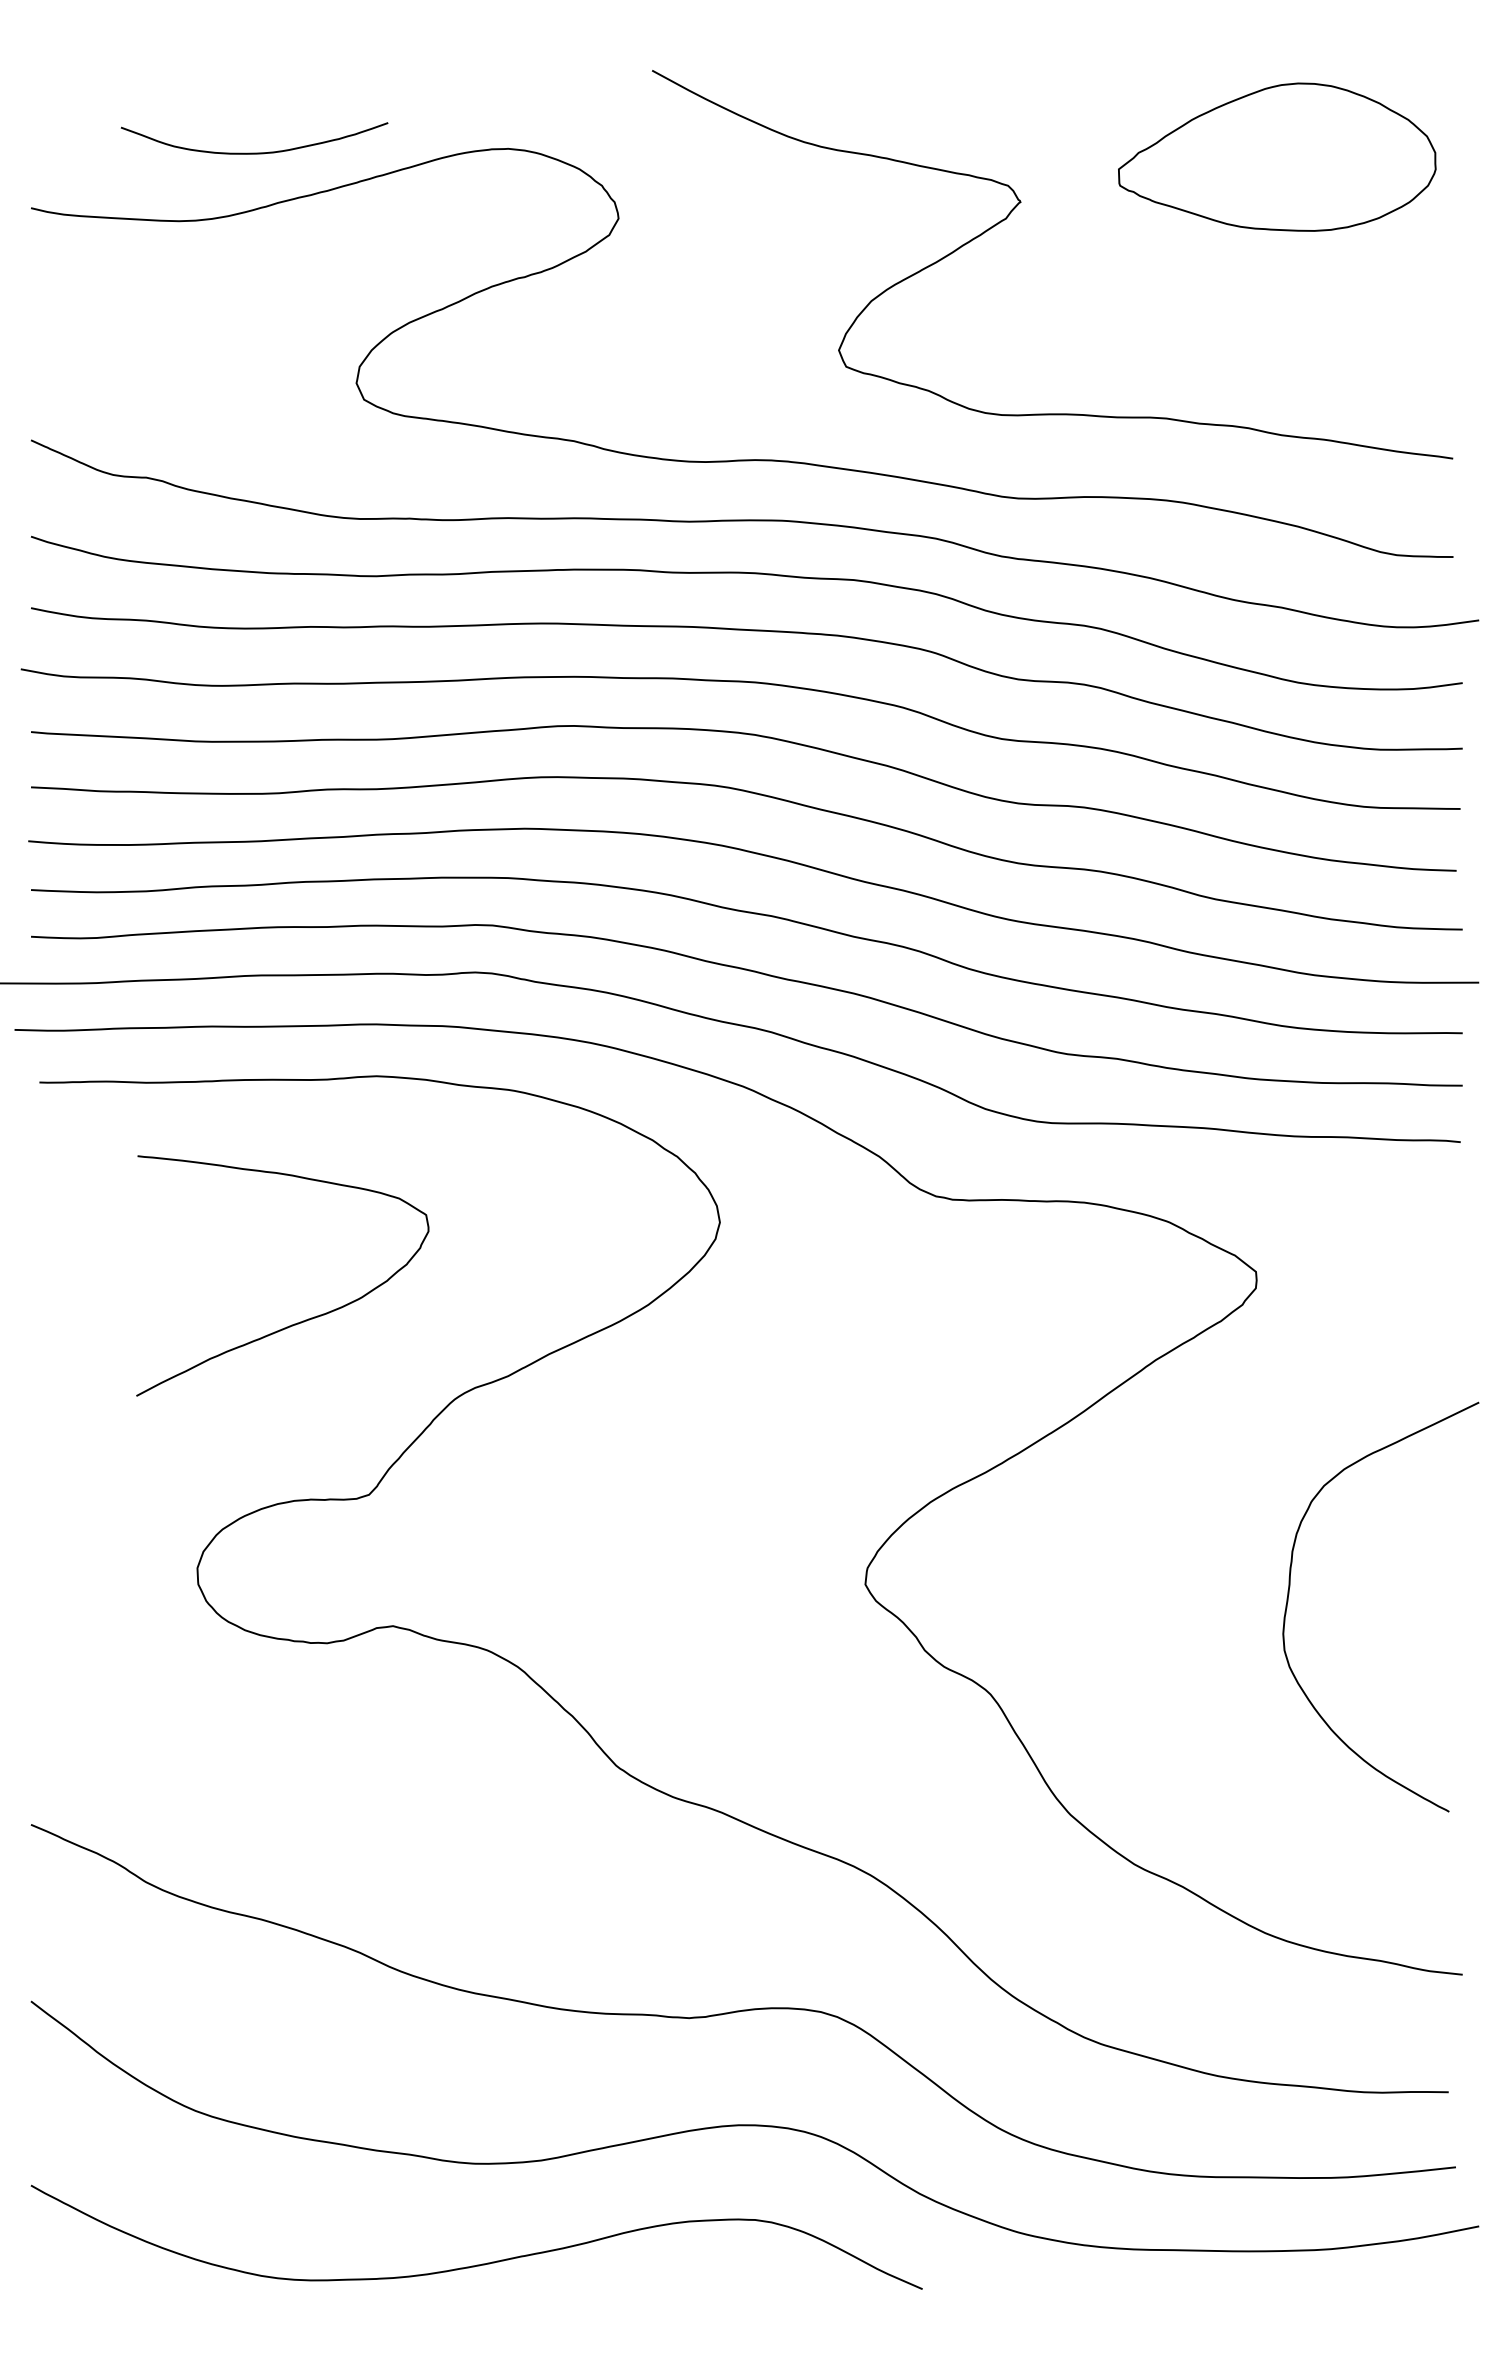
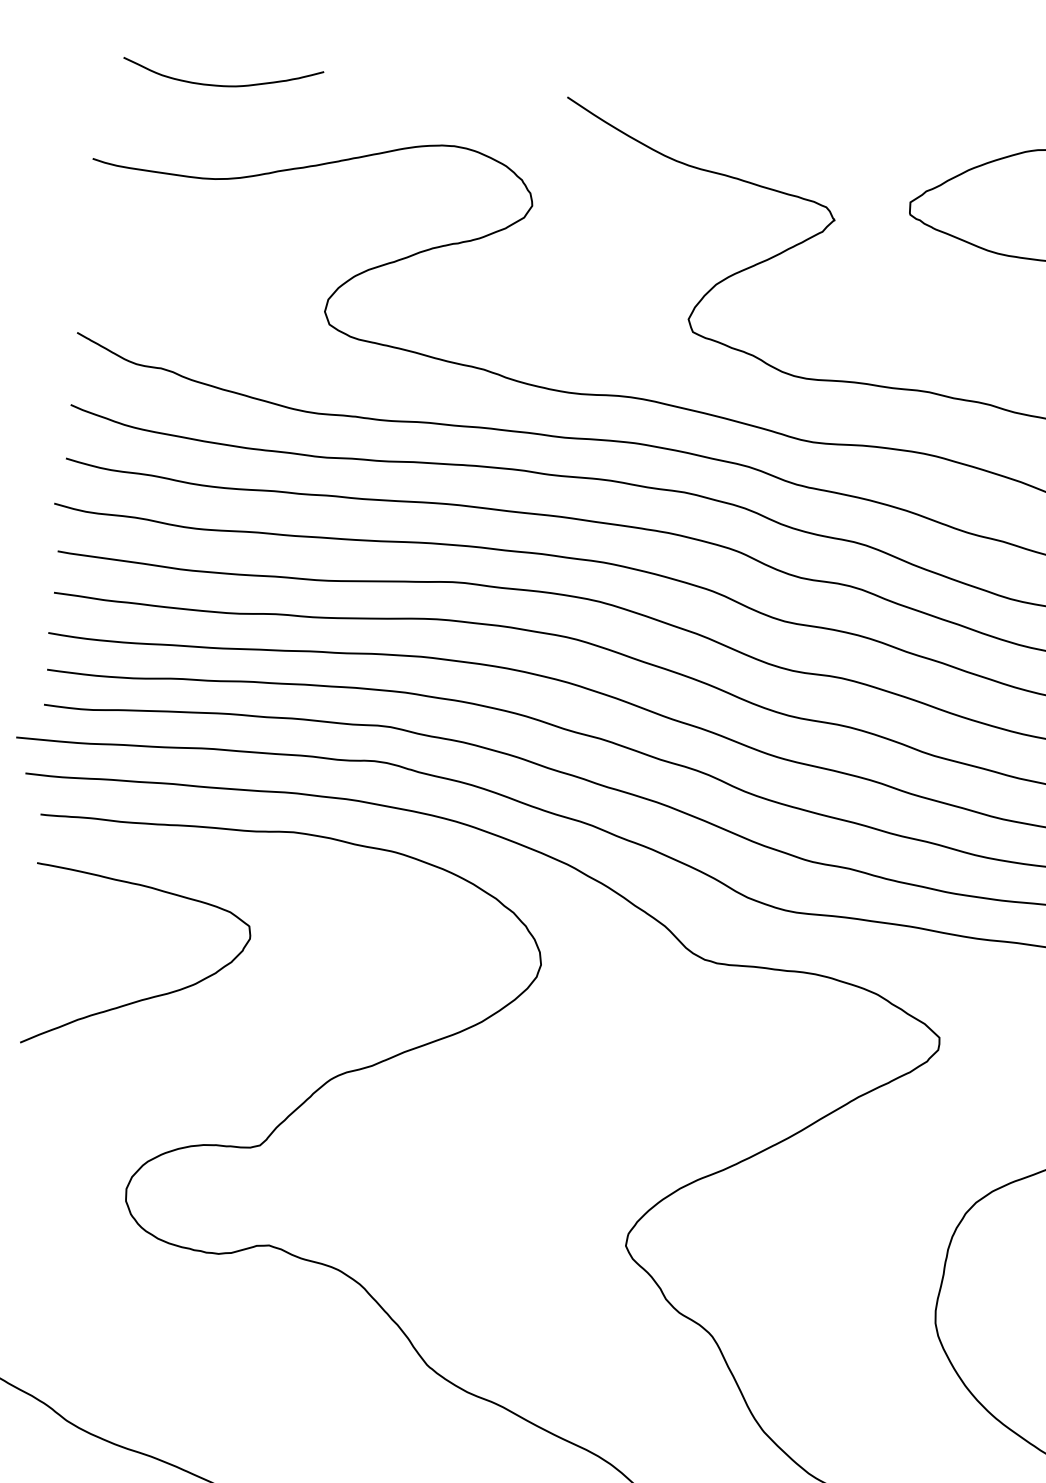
curve: (254, 152) -> (221, 85), moved
curve: (297, 1322) -> (145, 998), moved

